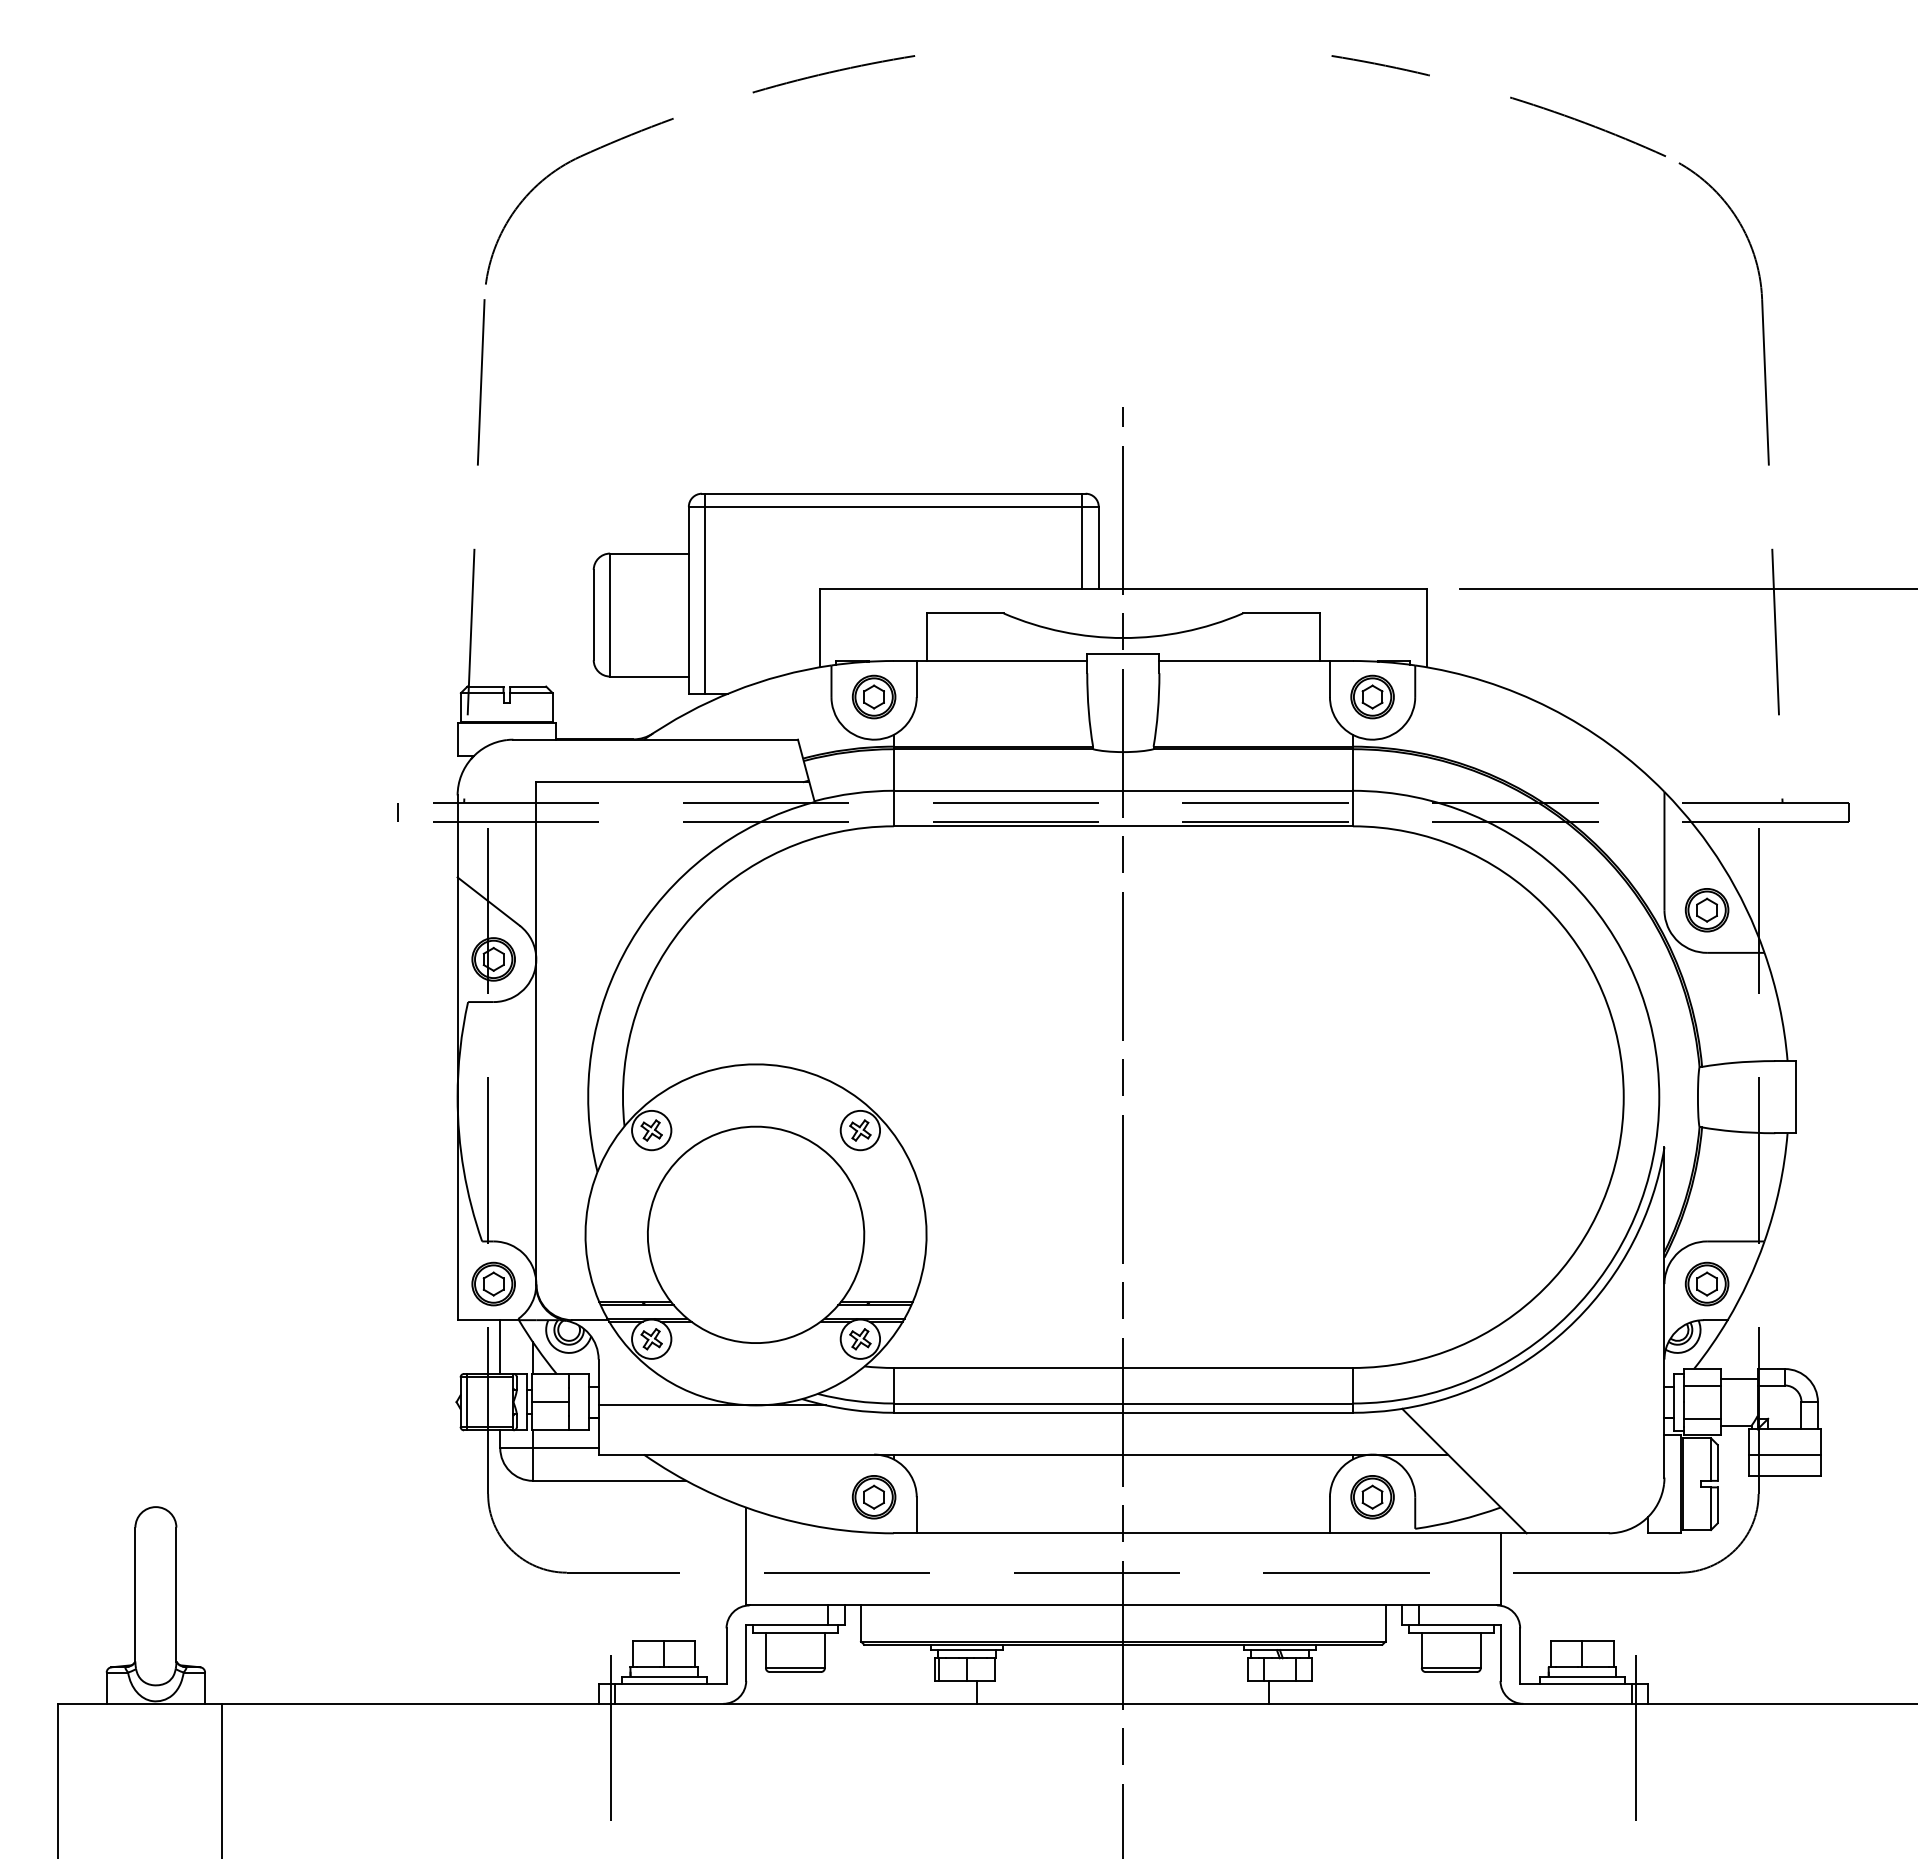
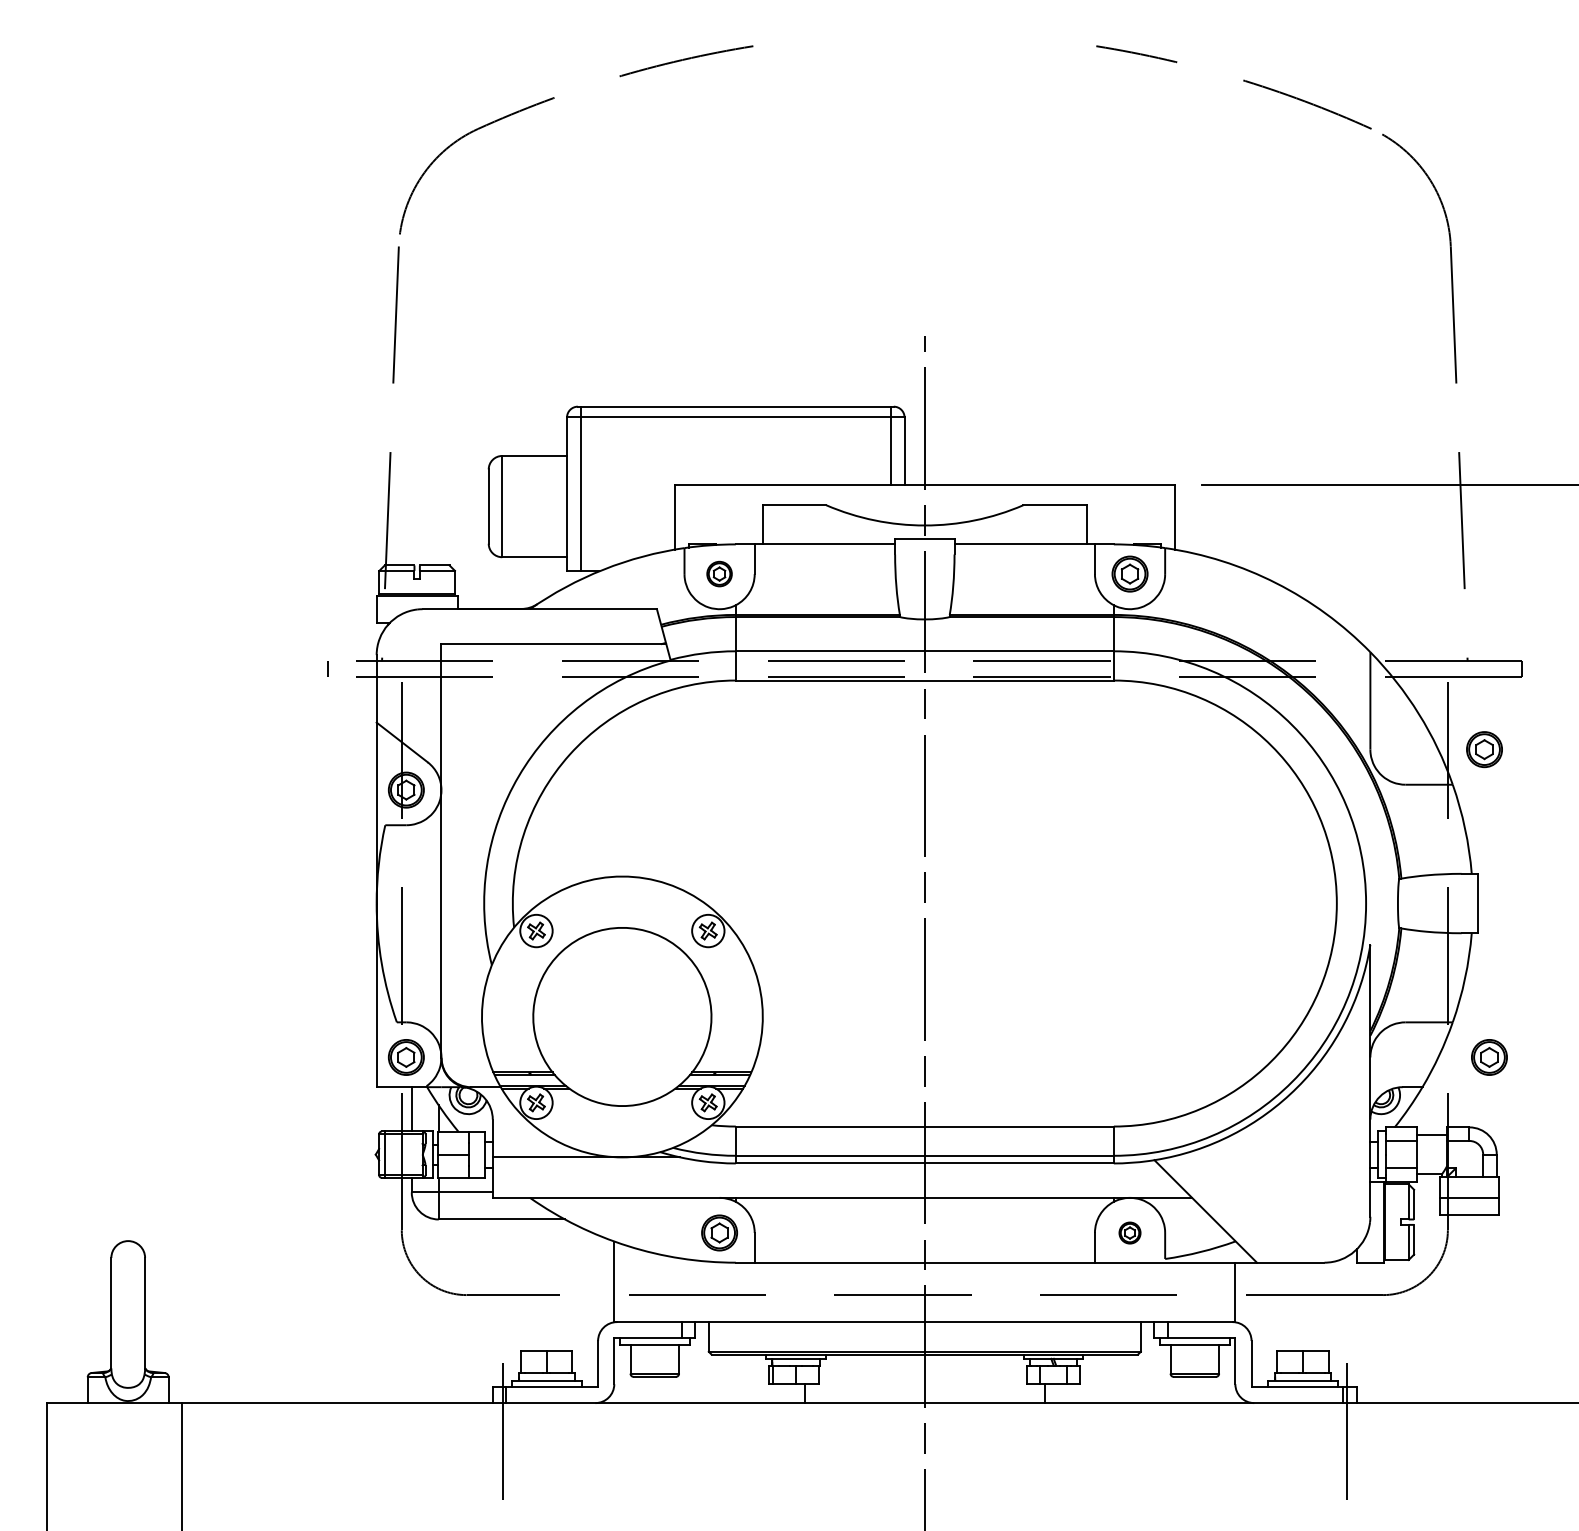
part: (873, 696) -> (719, 573), size x0.7
part: (1706, 910) -> (1484, 749), moved
part: (1706, 1283) -> (1488, 1056), moved
part: (1372, 1497) -> (1129, 1233), size x0.6

